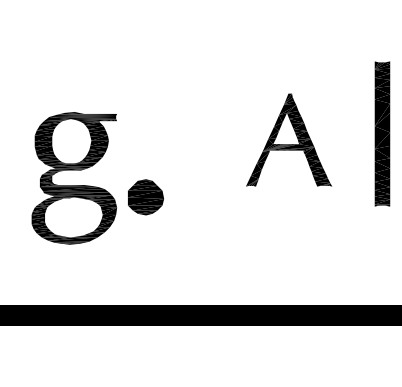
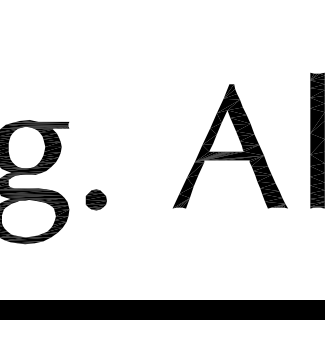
part: (288, 139) -> (229, 145), size x1.43
part: (145, 197) -> (95, 200), size x0.62

